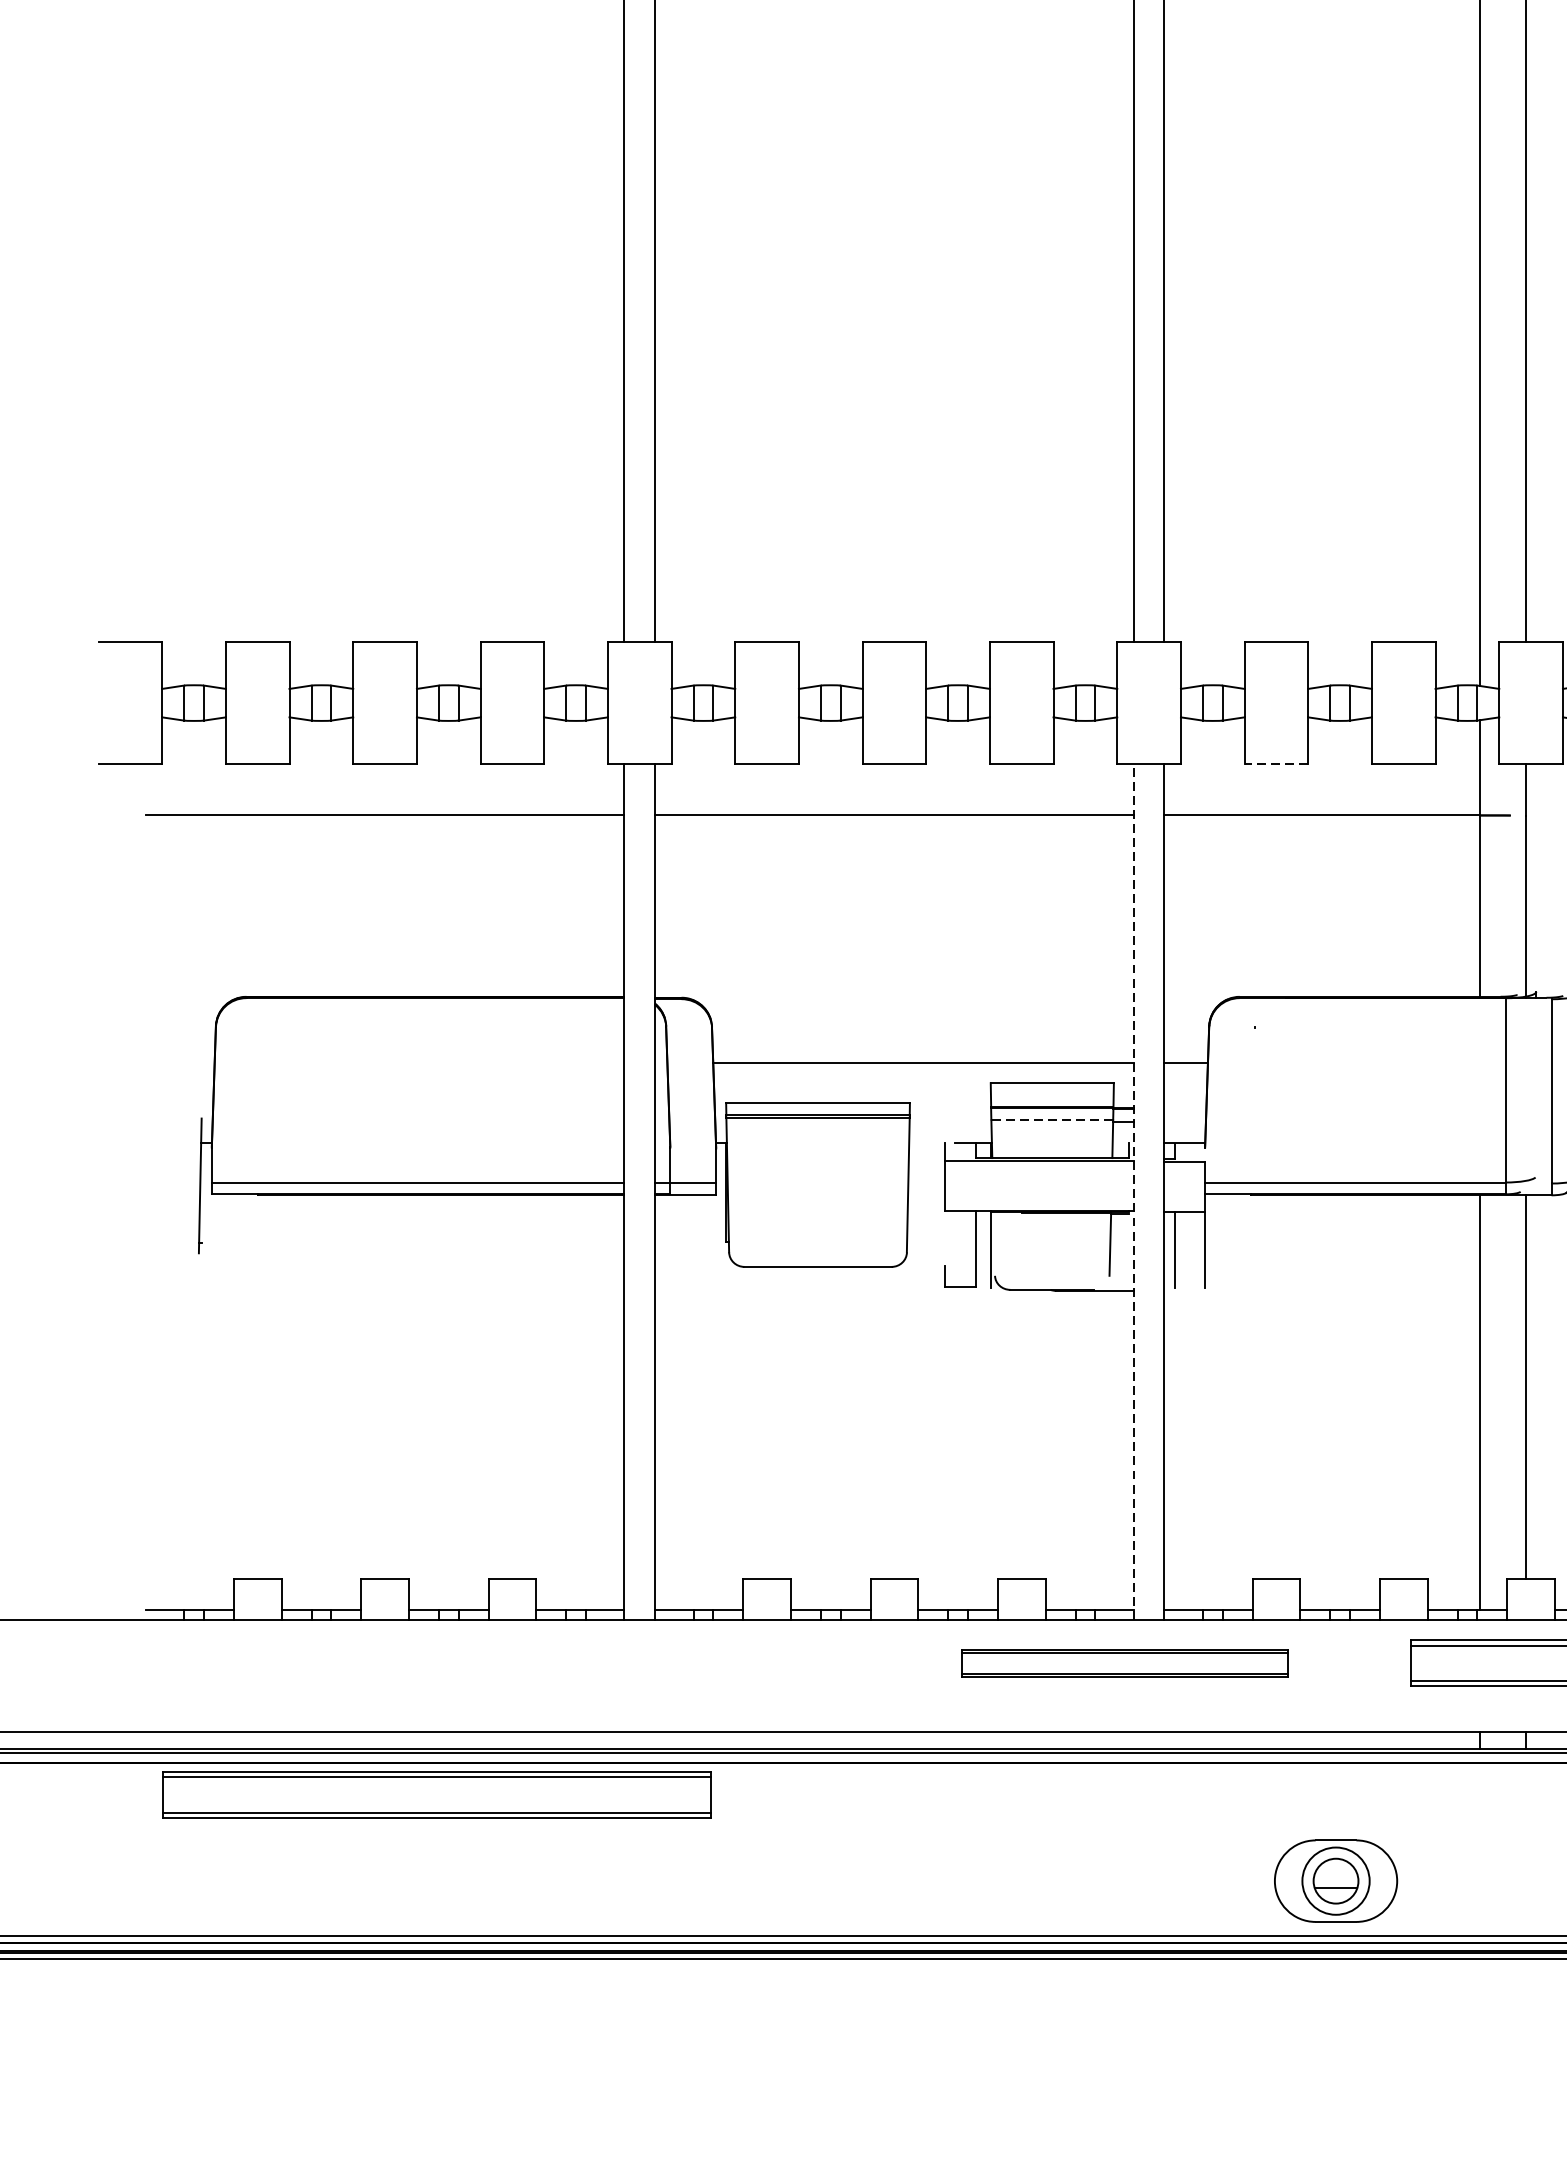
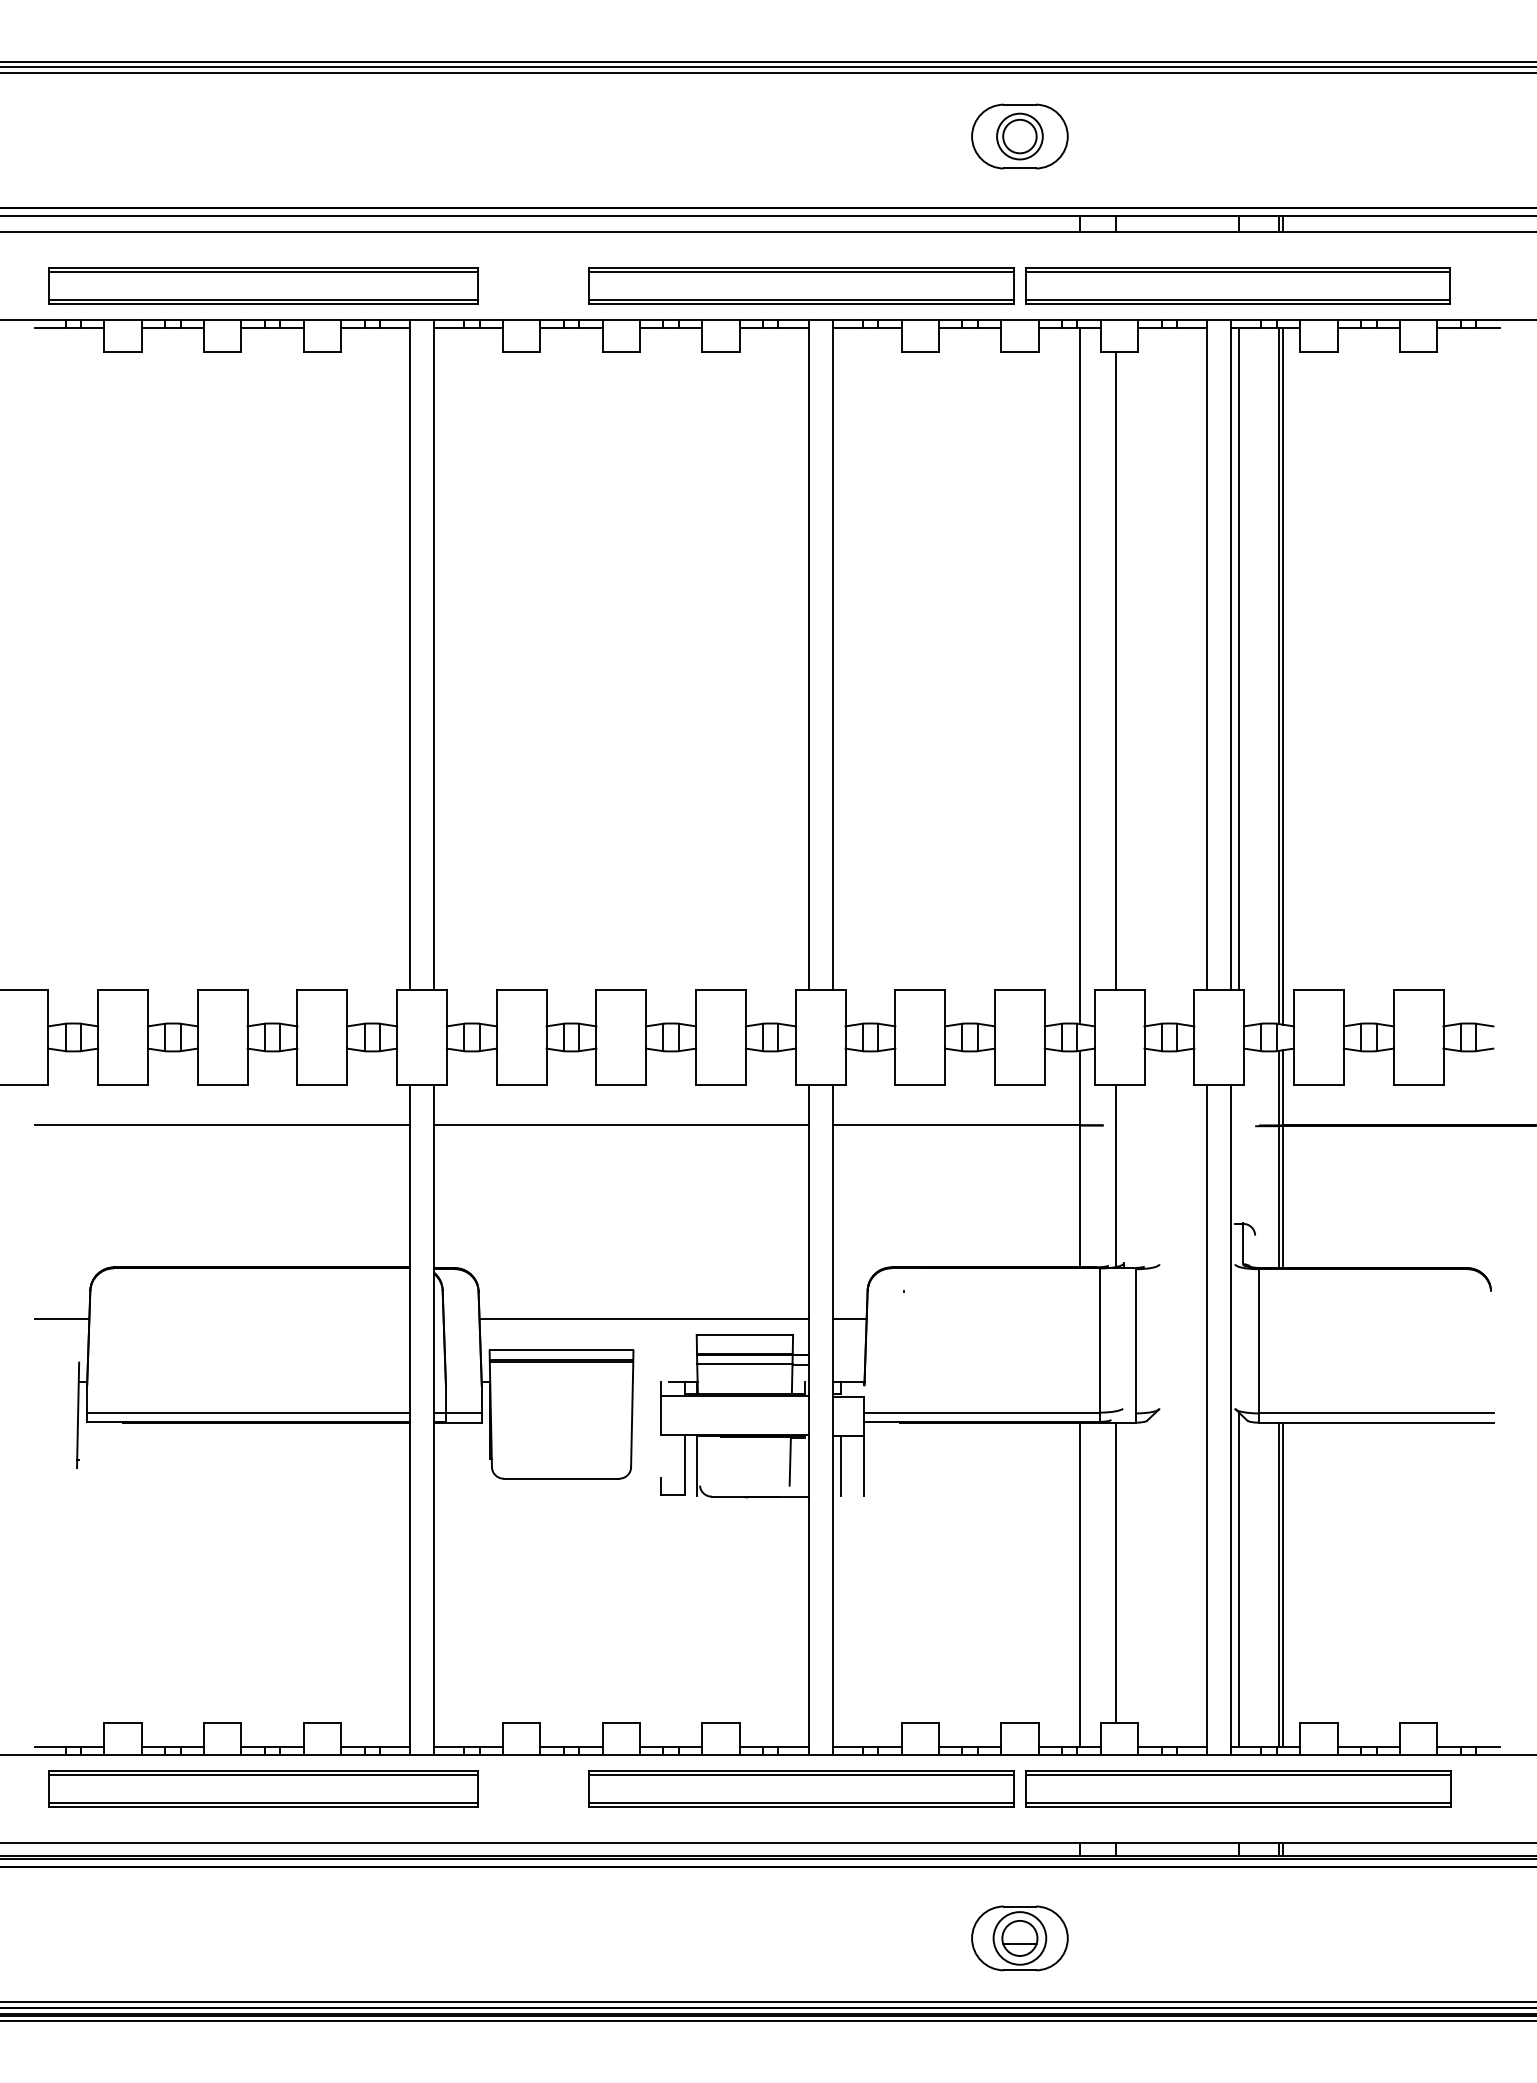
line: (1276, 764) -> (920, 1085), dashed -> solid
line: (180, 1063) -> (62, 1319), added
line: (1051, 1120) -> (744, 1364), dashed -> solid
line: (1133, 1192) -> (808, 1420), dashed -> solid
part: (1124, 1662) -> (801, 1788), size x1.67
part: (437, 1794) -> (263, 1788), moved
part: (1335, 1881) -> (1019, 1938), moved

